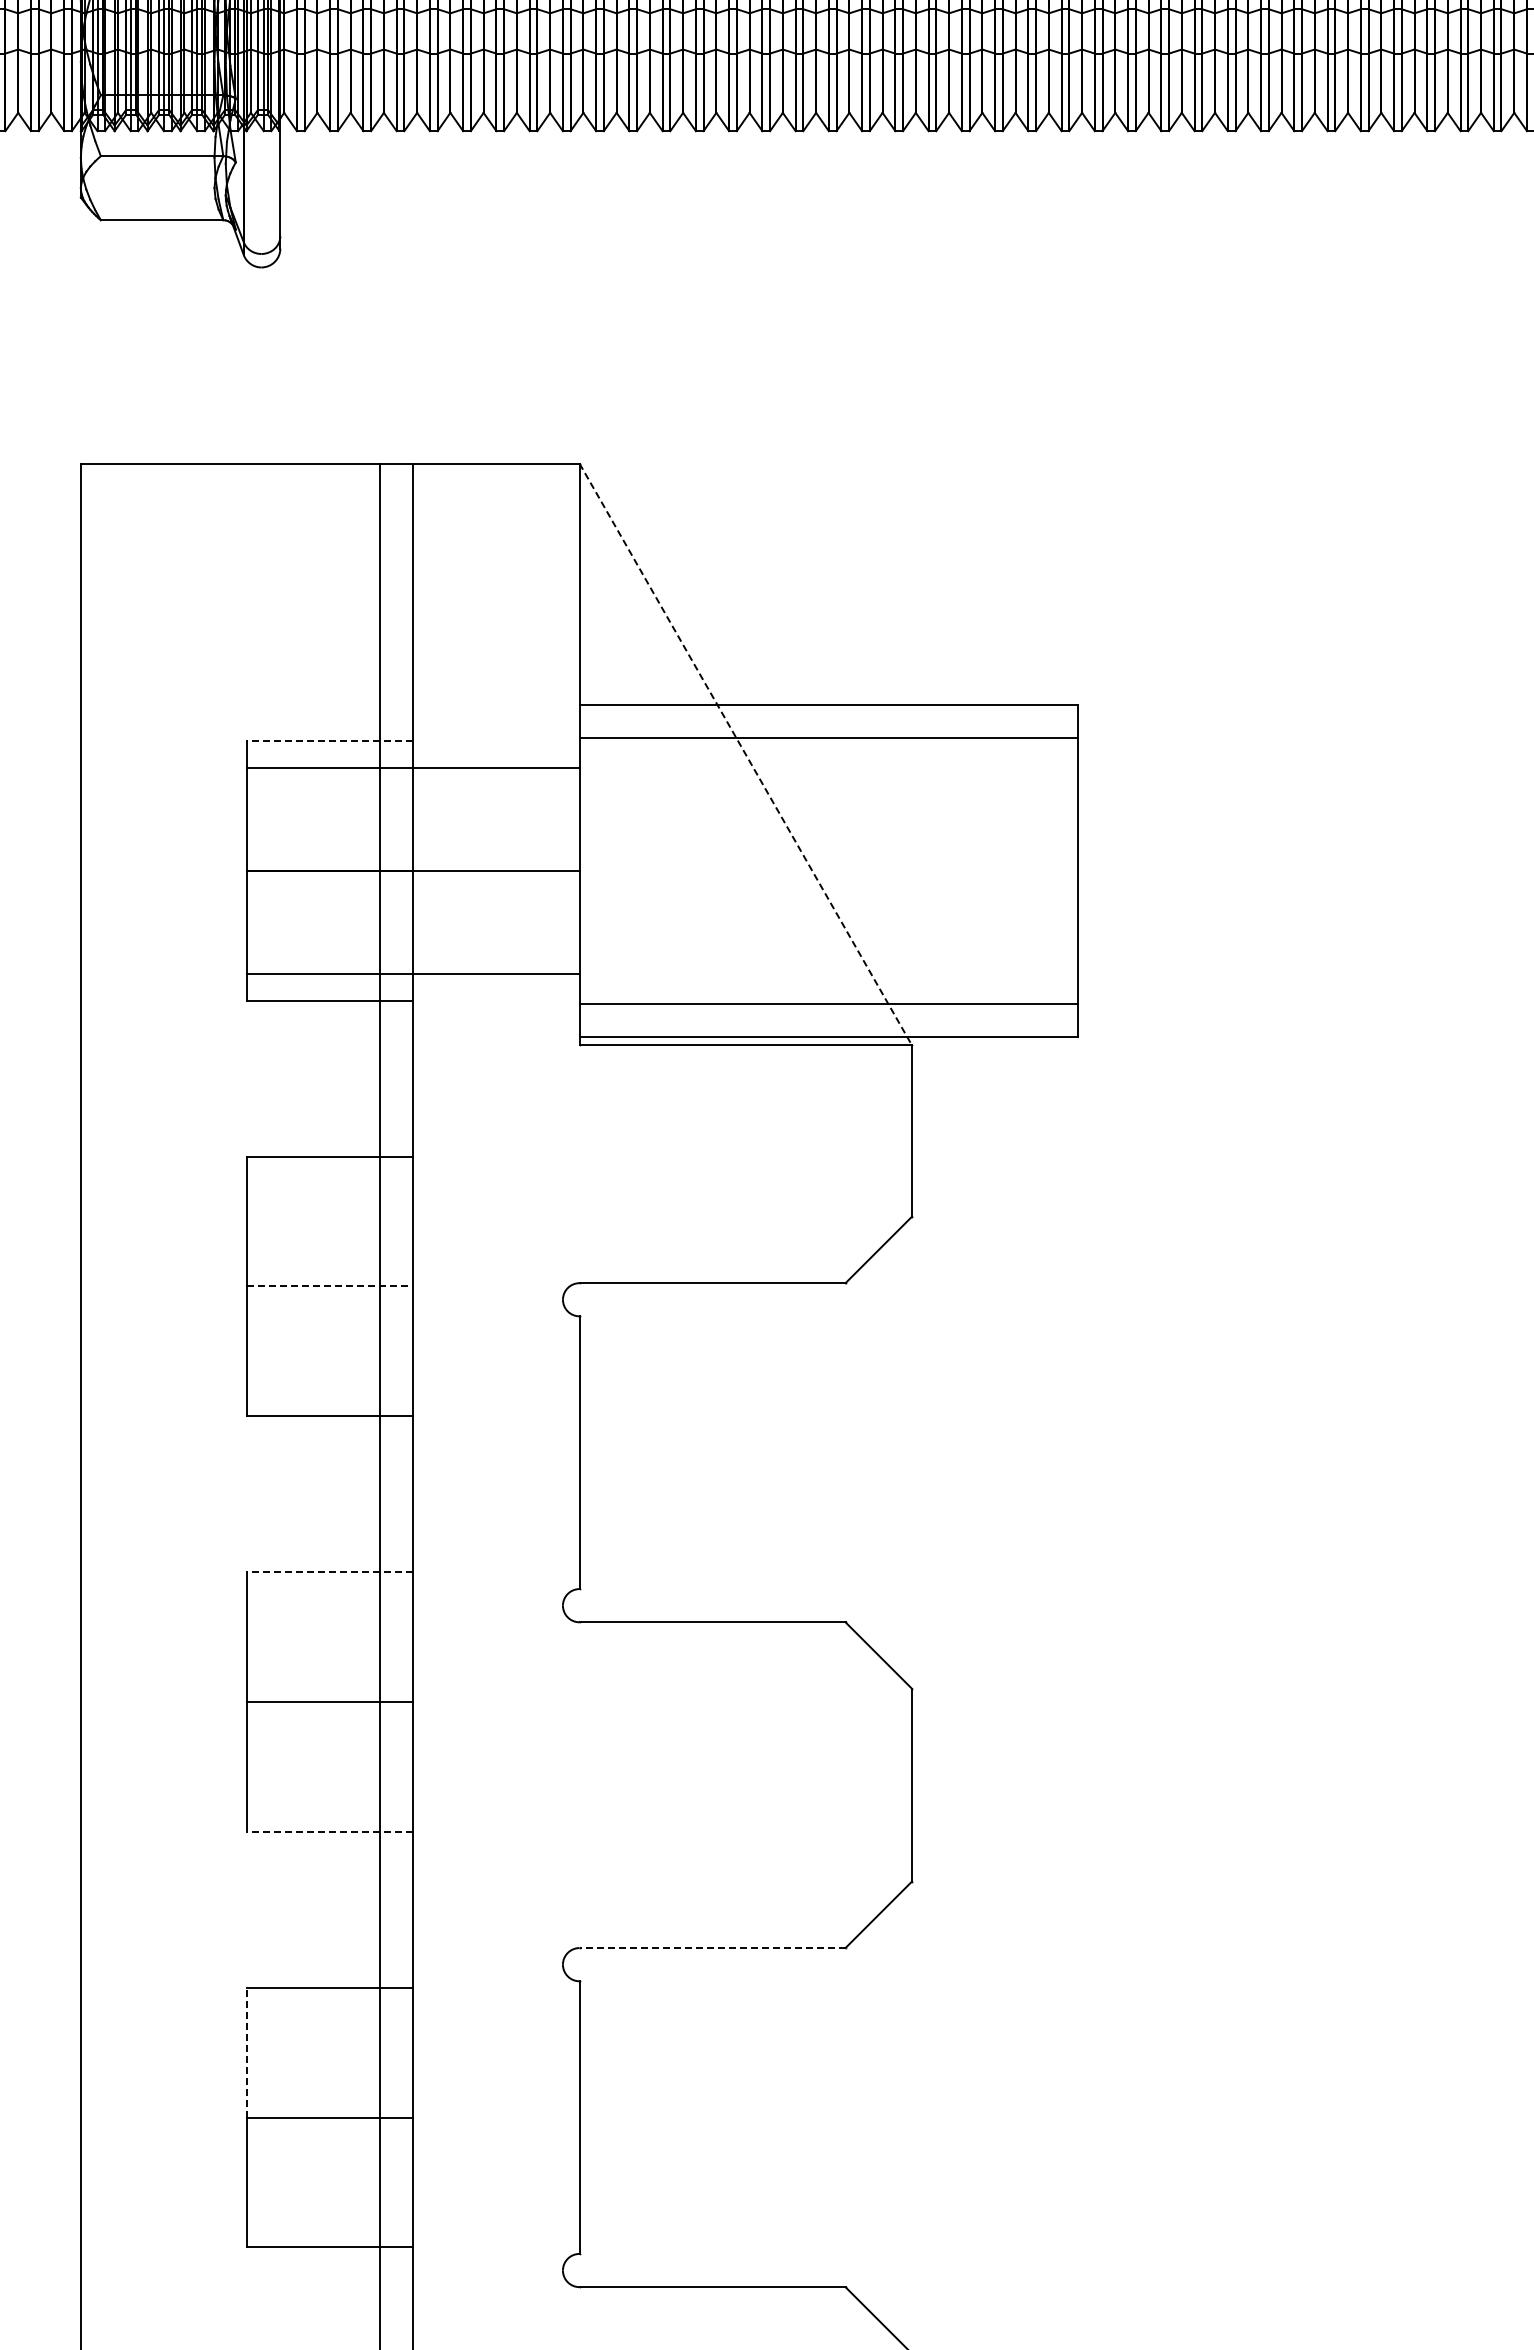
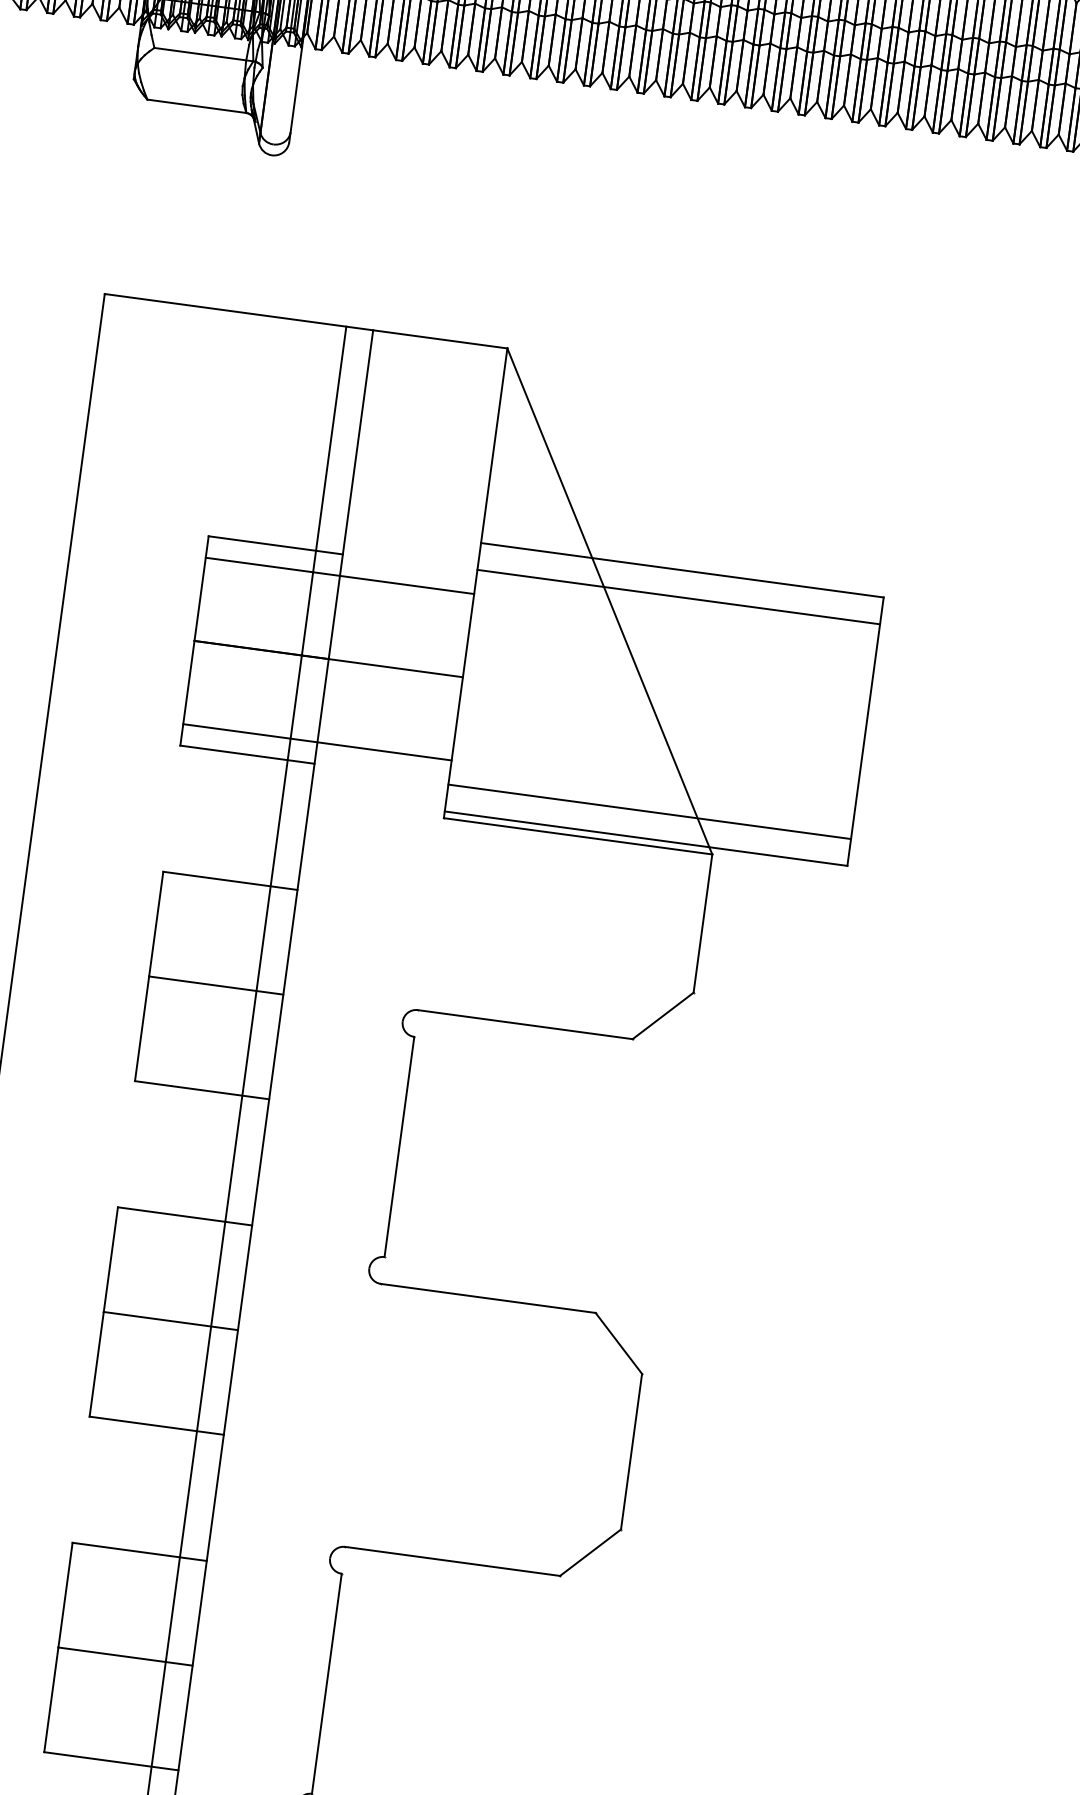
line: (329, 741) -> (275, 545), dashed -> solid
line: (746, 754) -> (610, 601), dashed -> solid
line: (330, 1286) -> (216, 985), dashed -> solid
line: (329, 1572) -> (184, 1216), dashed -> solid
line: (329, 1831) -> (156, 1425), dashed -> solid
line: (712, 1948) -> (452, 1561), dashed -> solid
line: (247, 2052) -> (65, 1594), dashed -> solid

